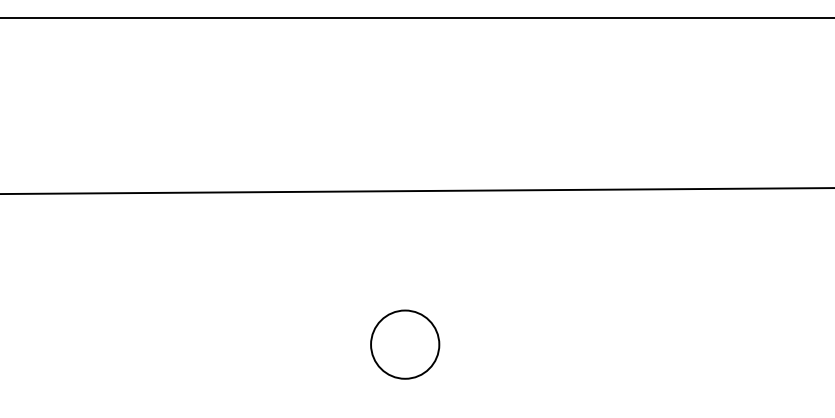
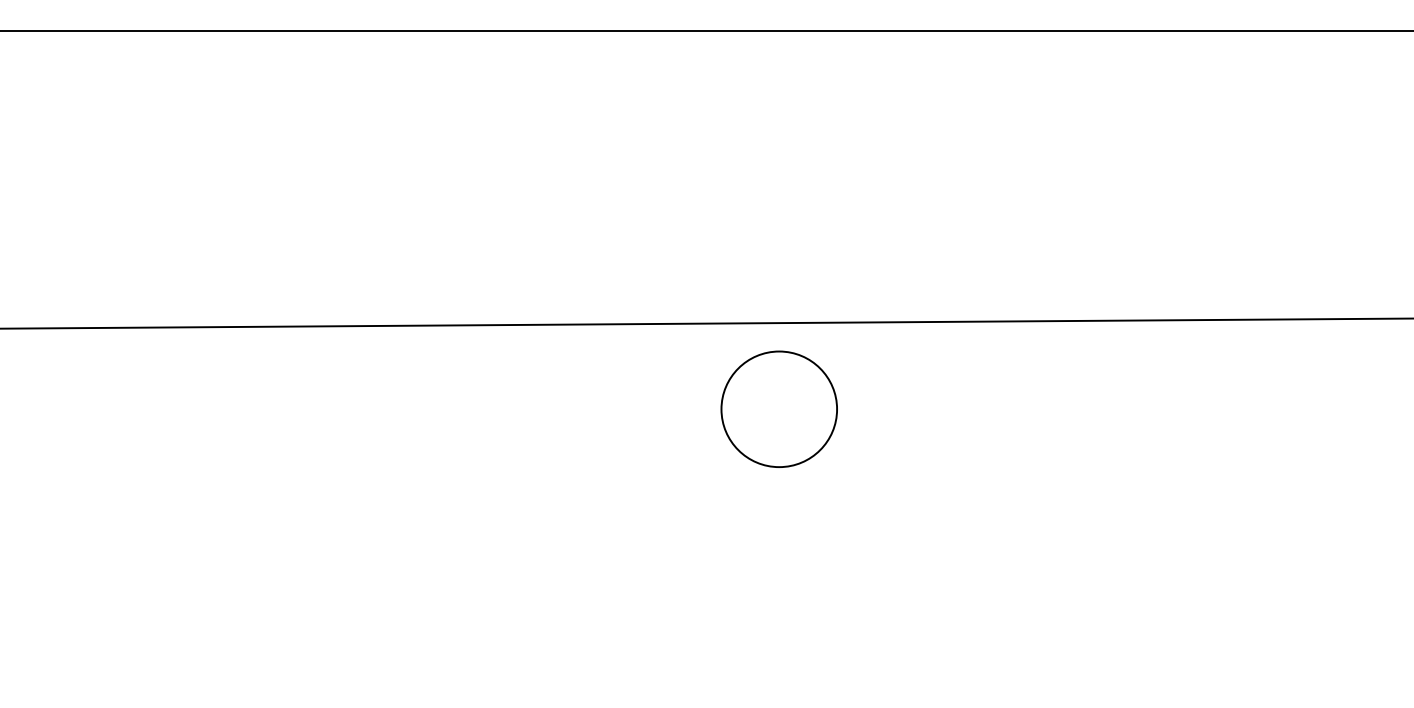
circle: (405, 344) -> (779, 409), moved

